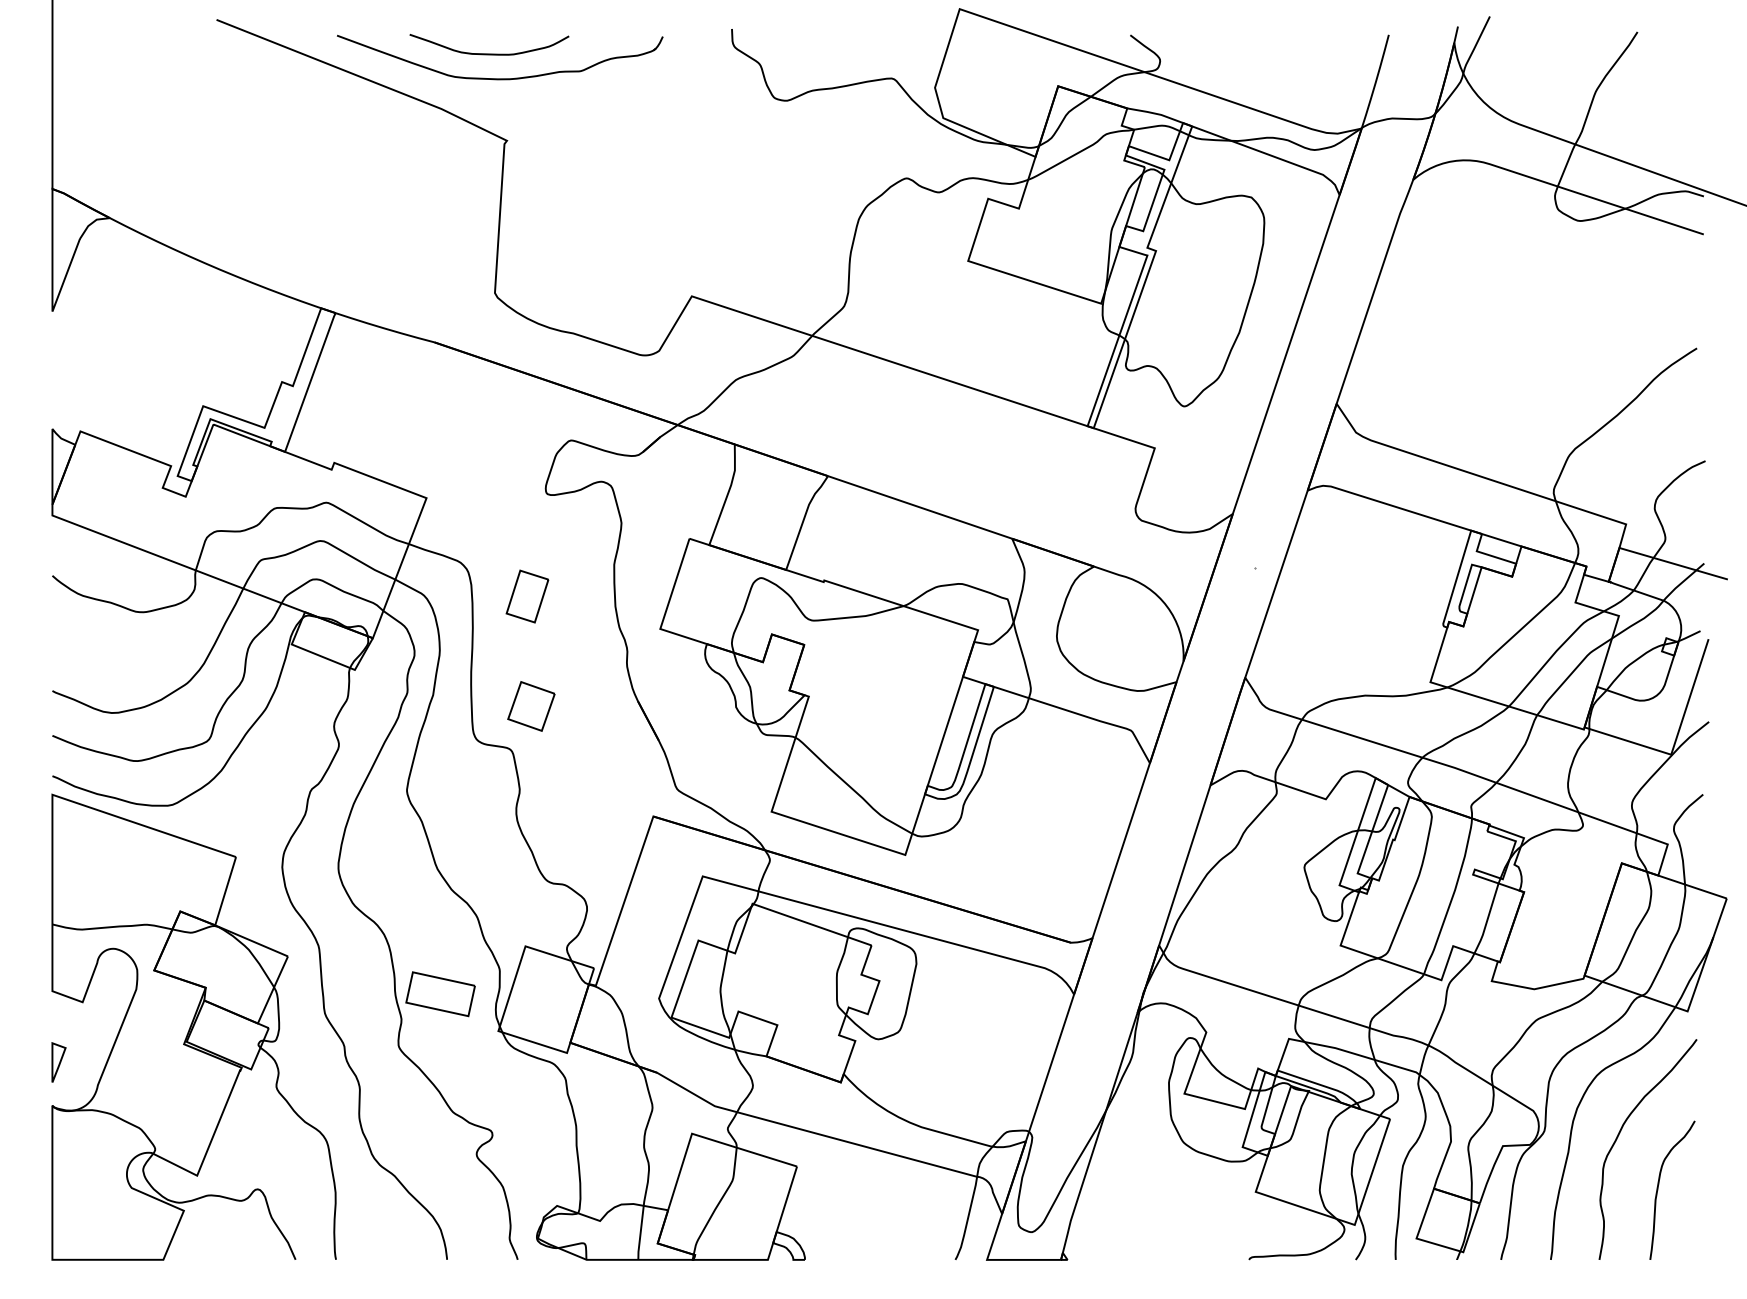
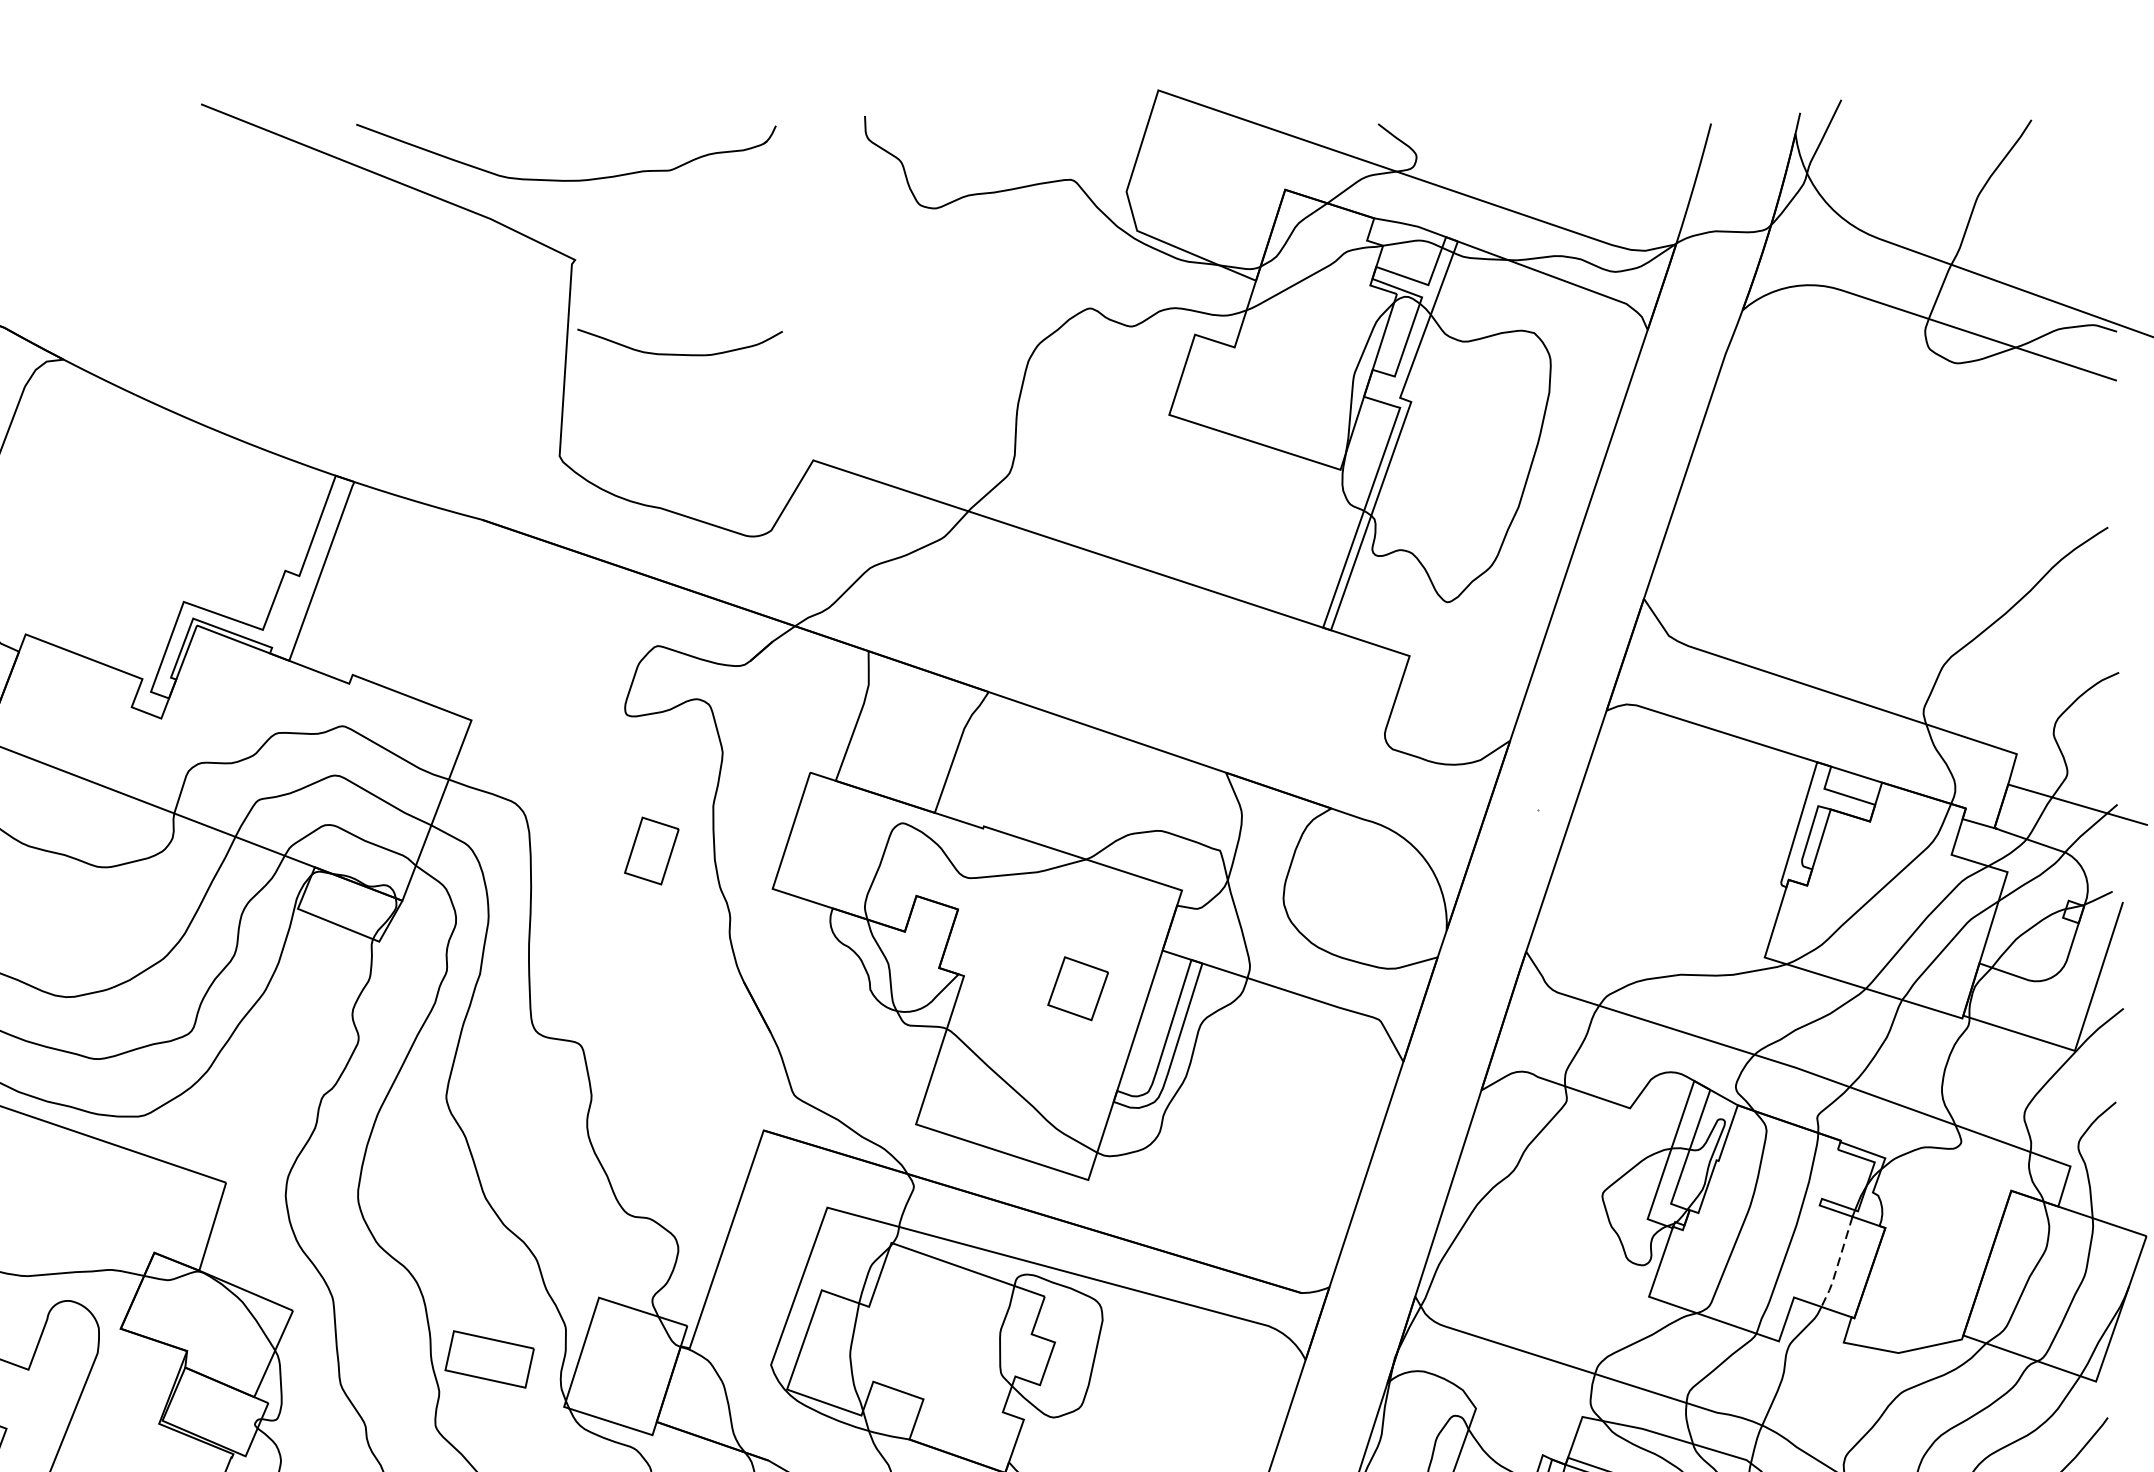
curve: (489, 53) -> (680, 353), moved
part: (527, 596) -> (651, 850), moved
part: (531, 706) -> (1078, 988), moved
line: (1487, 920) -> (1838, 1264), solid -> dashed

